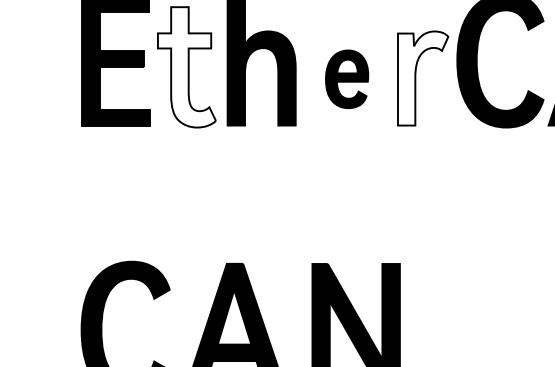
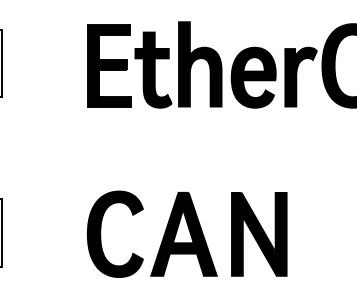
fill: (186, 66) -> (153, 69), added
fill: (422, 77) -> (300, 76), added
part: (346, 79) -> (253, 77), size x1.67

